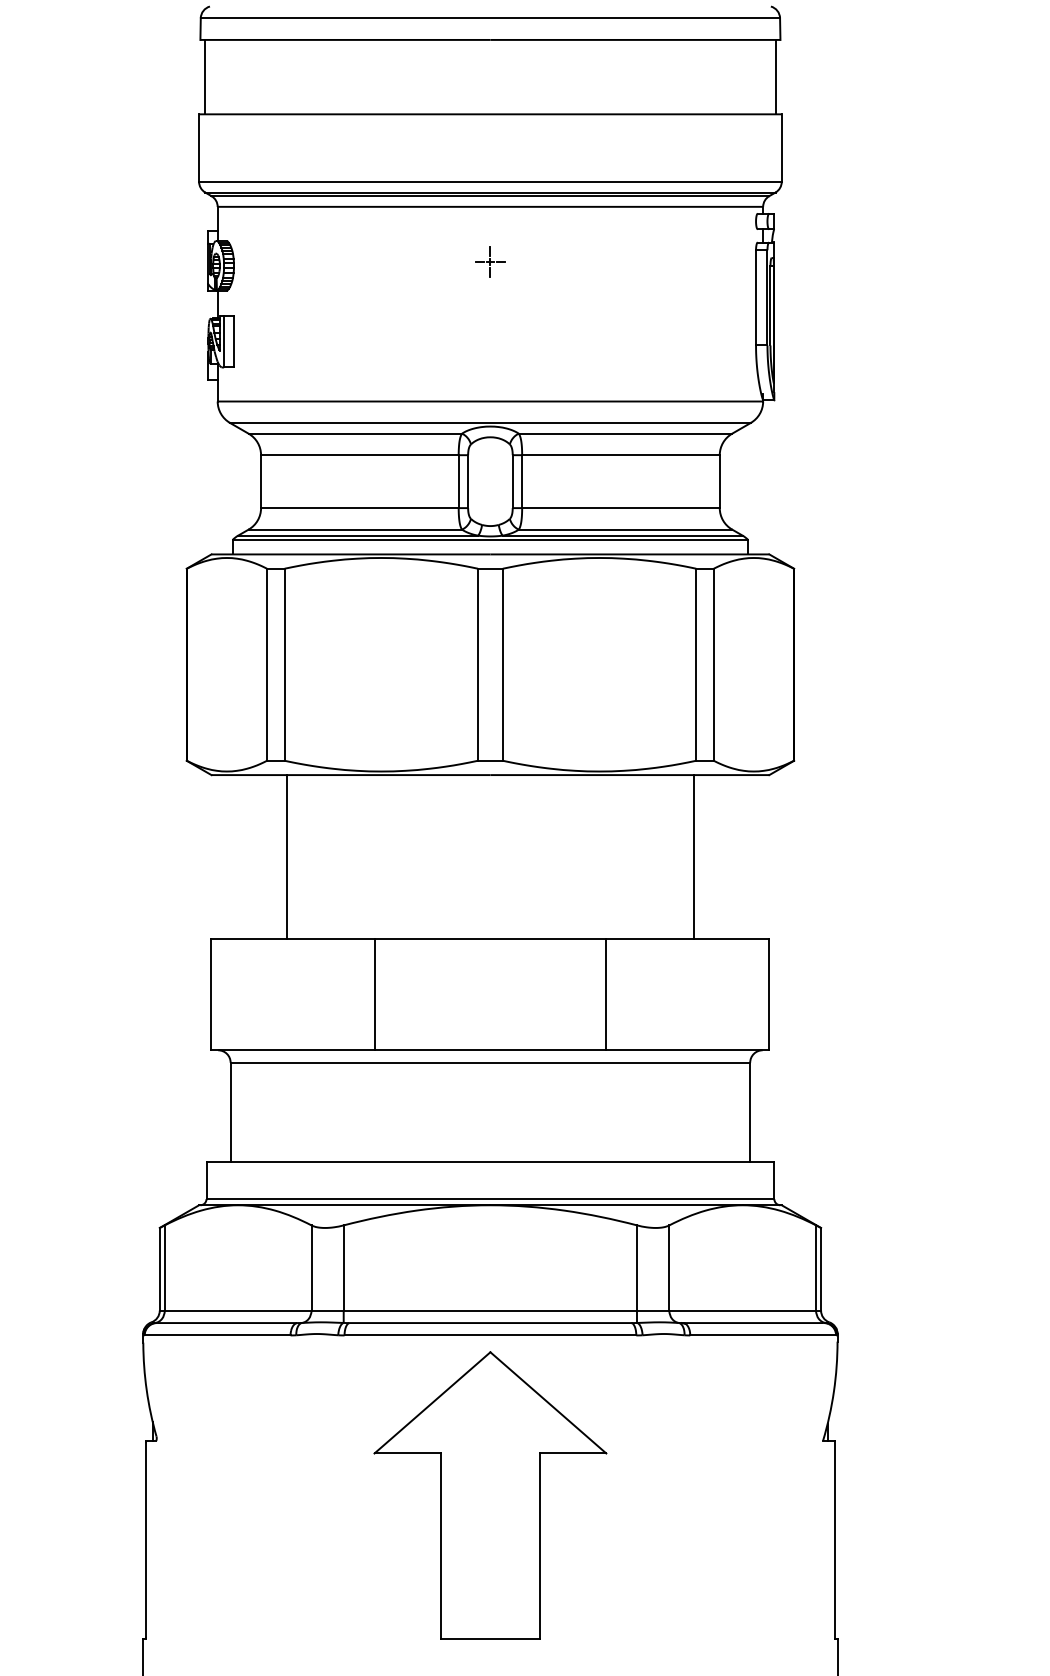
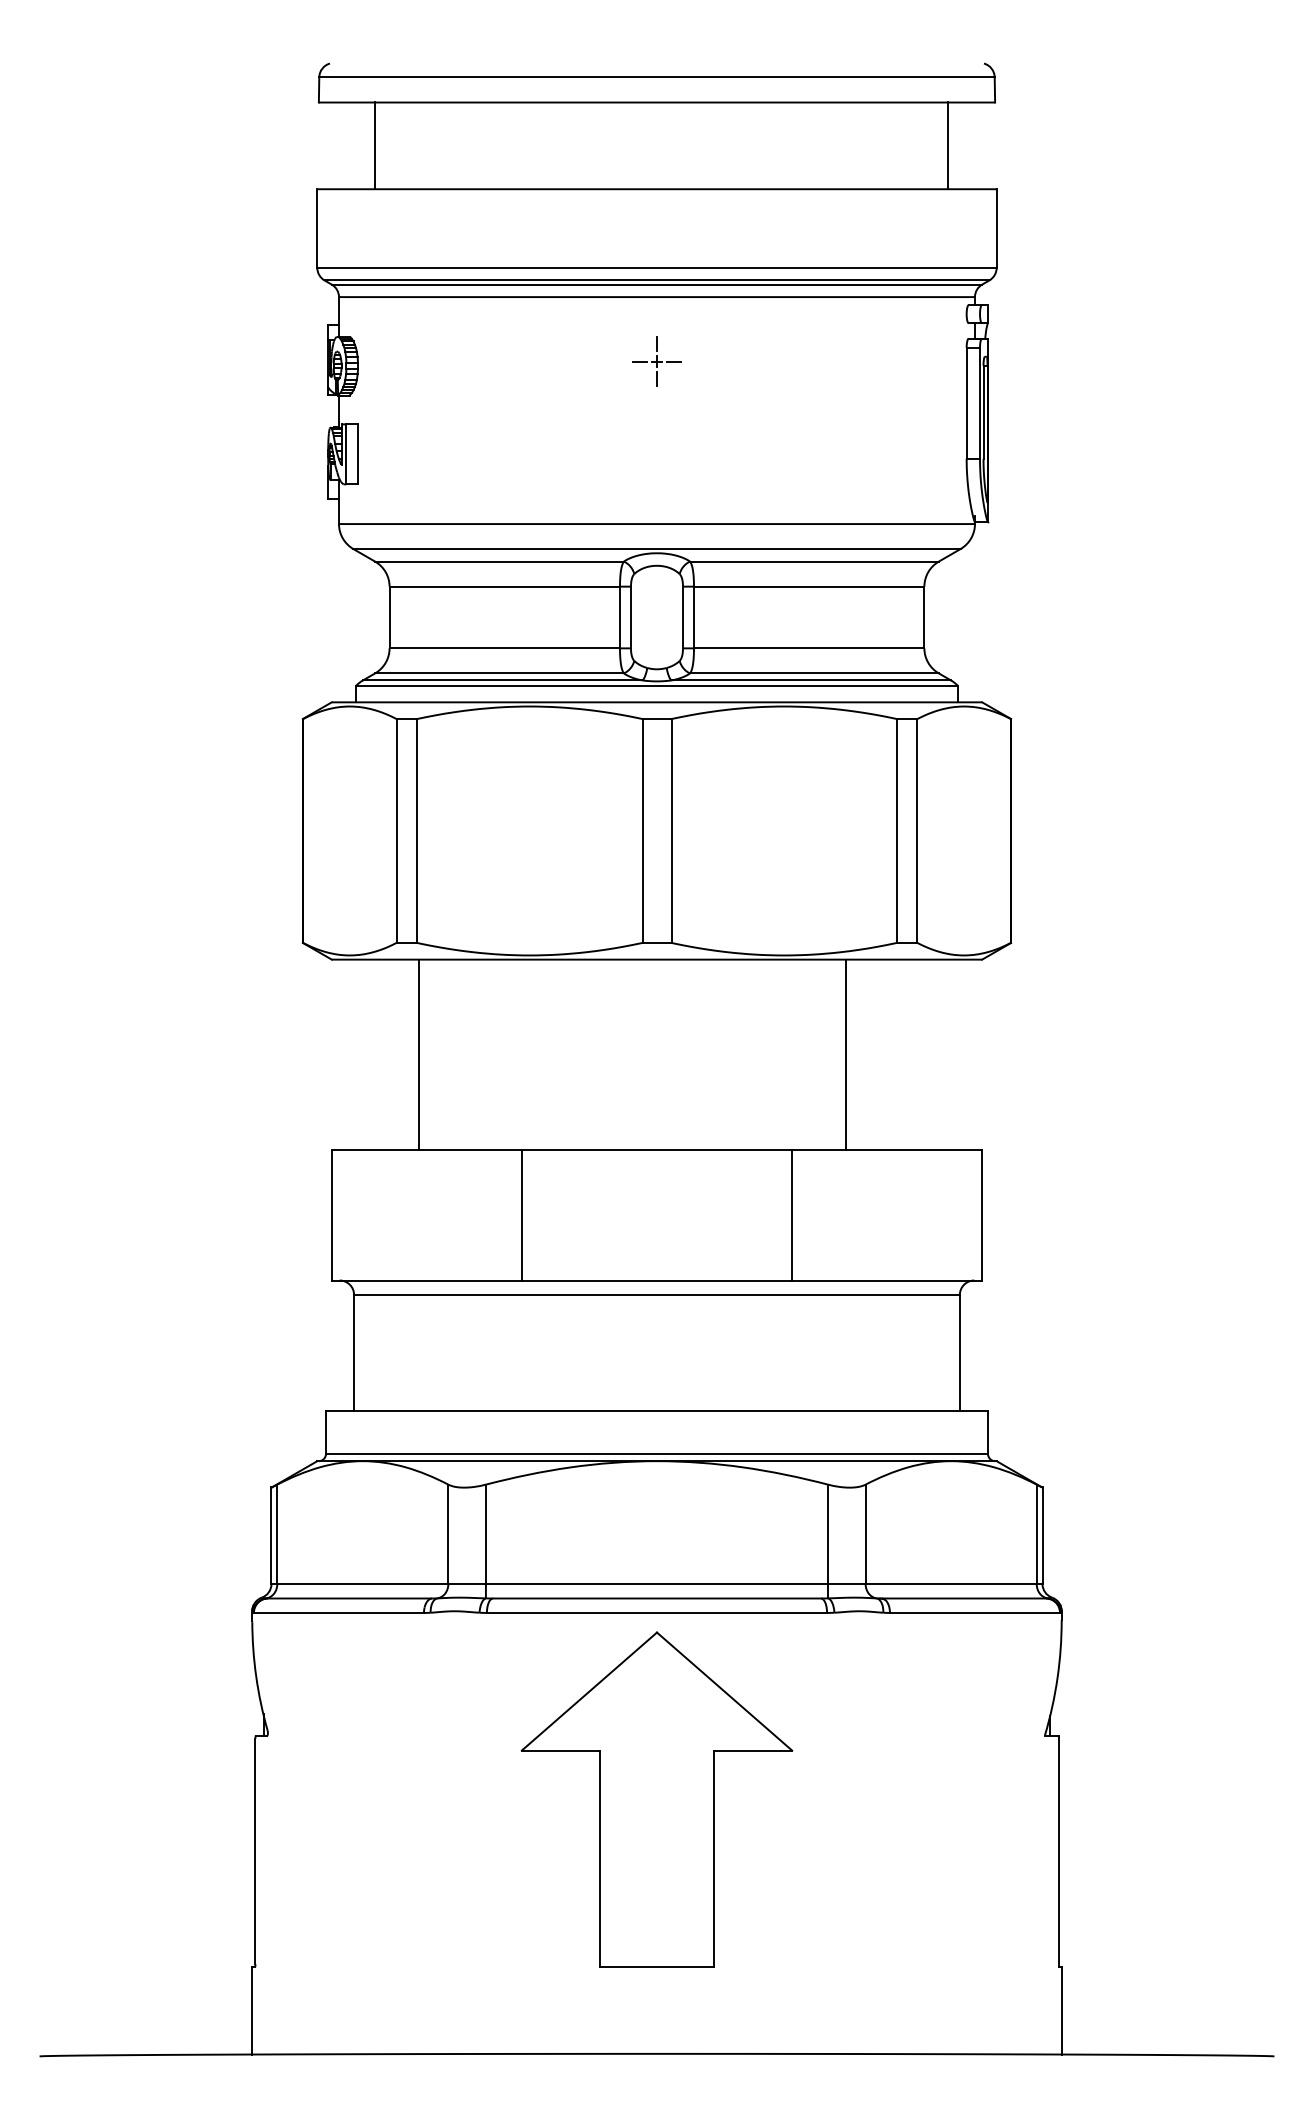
line: (205, 76) -> (374, 145), moved
line: (775, 76) -> (948, 145), moved
part: (490, 262) -> (656, 361), size x1.4
line: (694, 856) -> (845, 1054), moved

